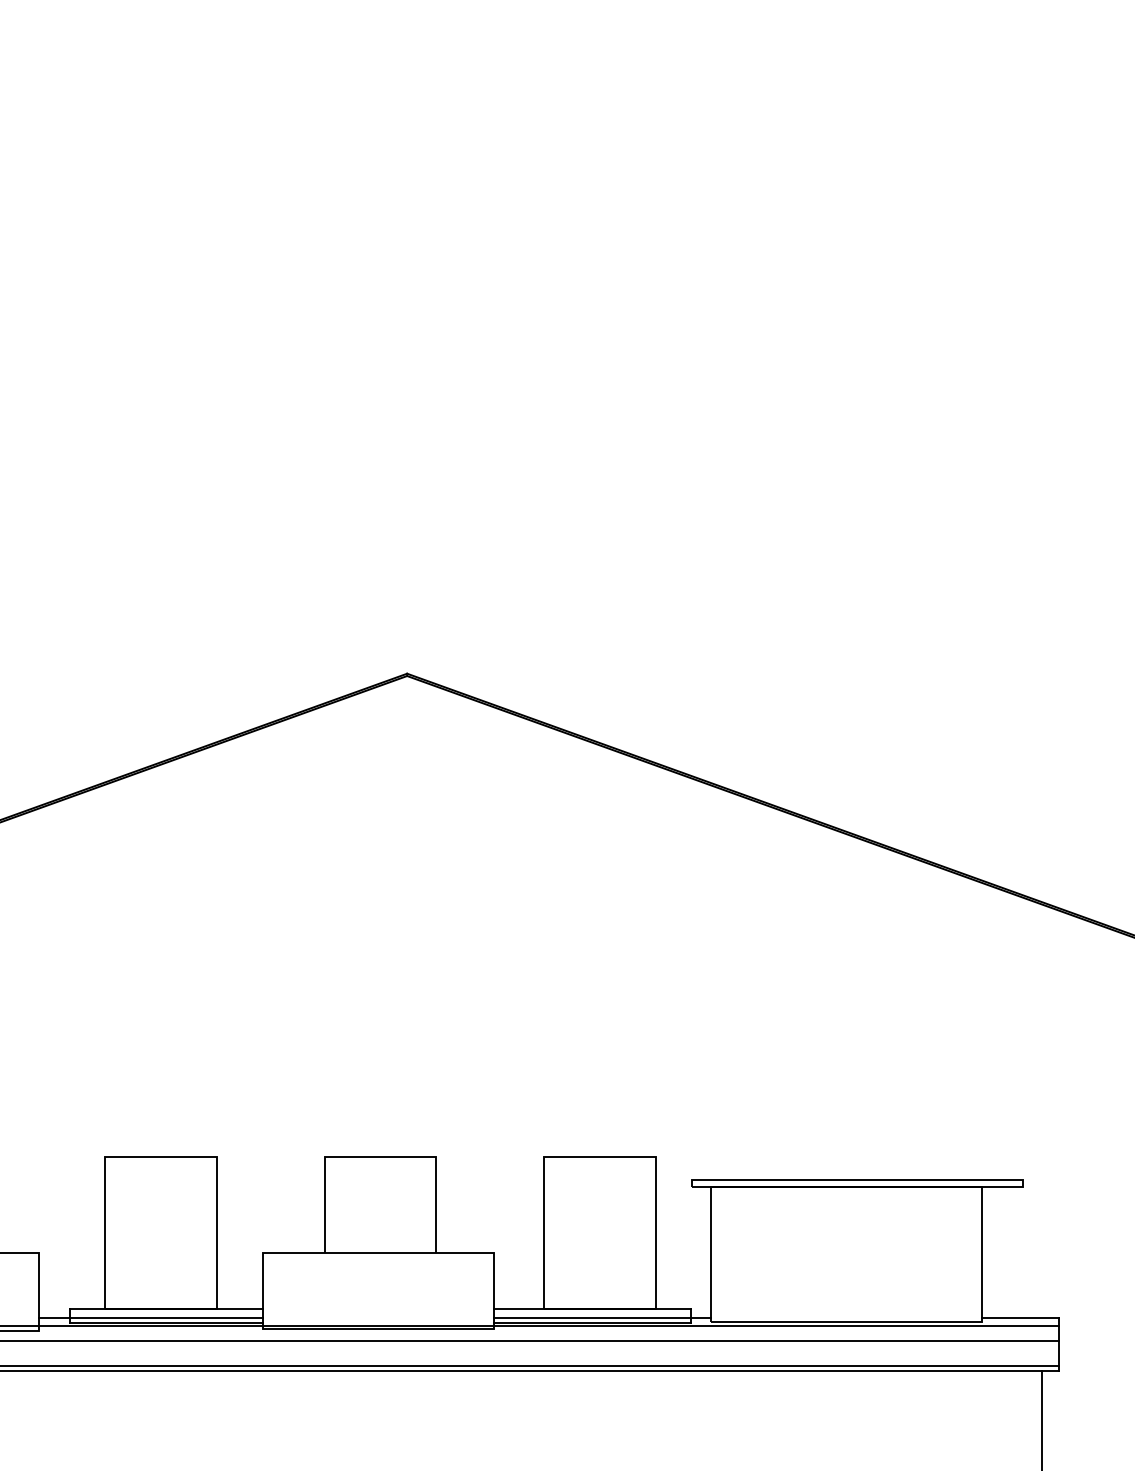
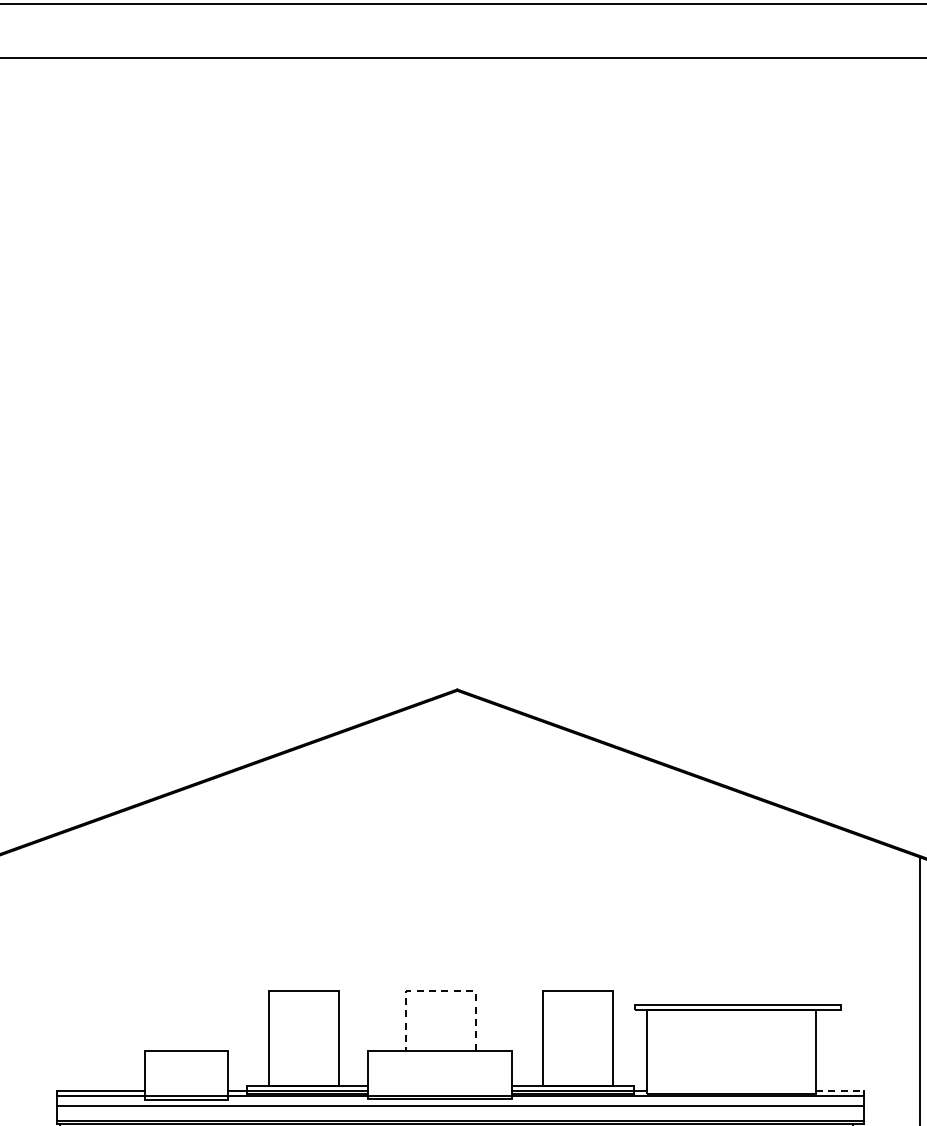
line: (380, 1157) -> (440, 991), solid -> dashed
line: (1021, 1318) -> (840, 1091), solid -> dashed

